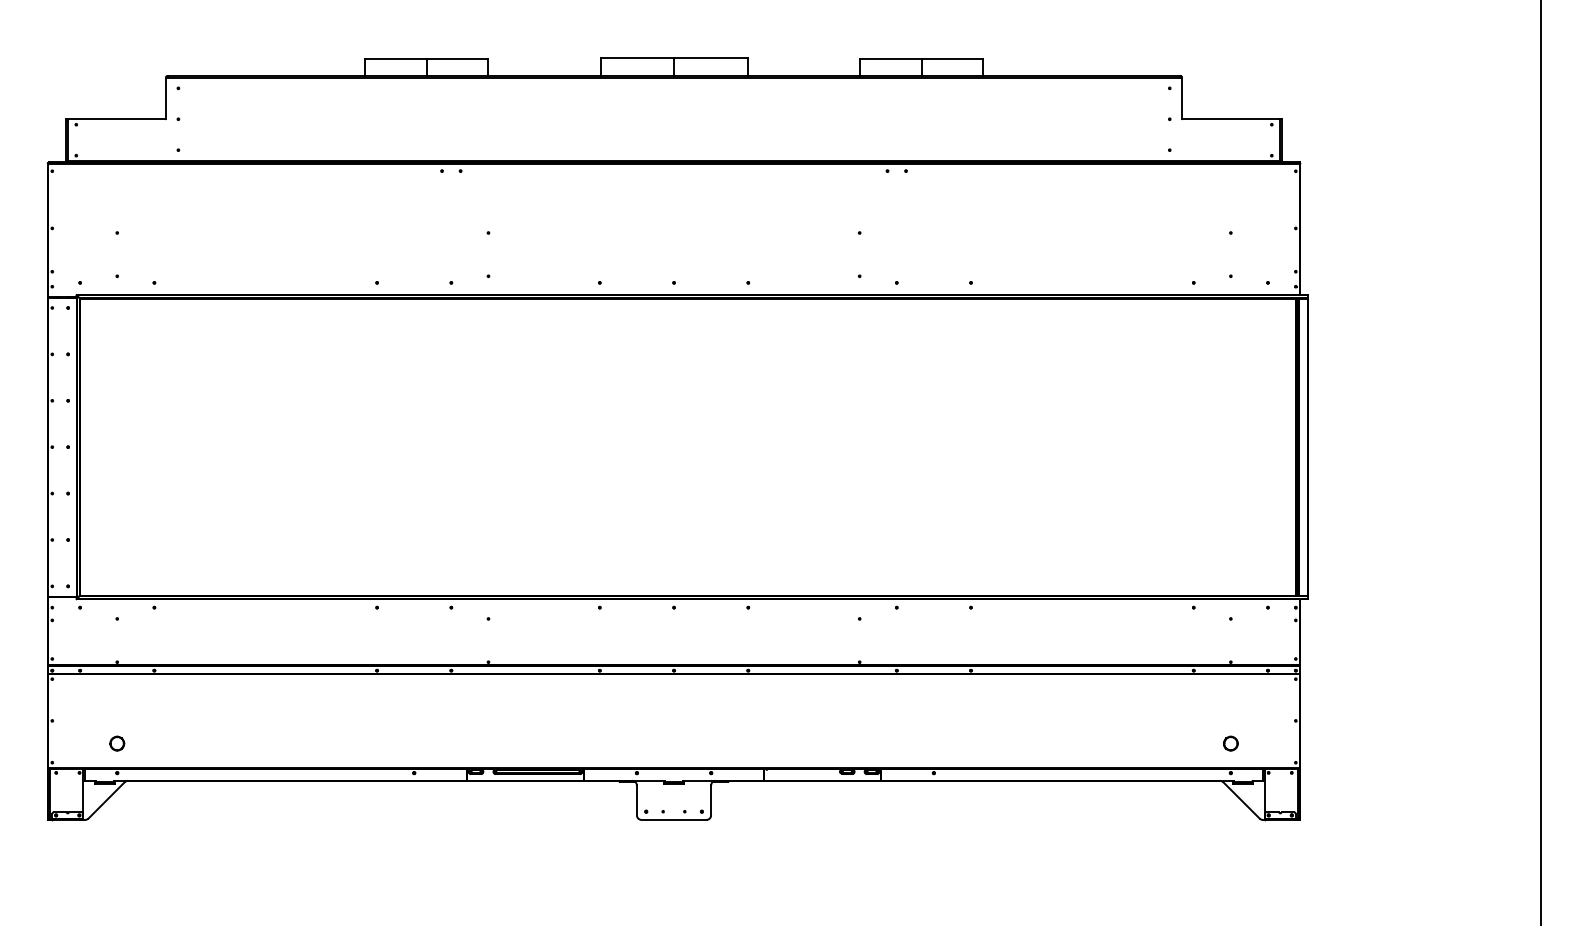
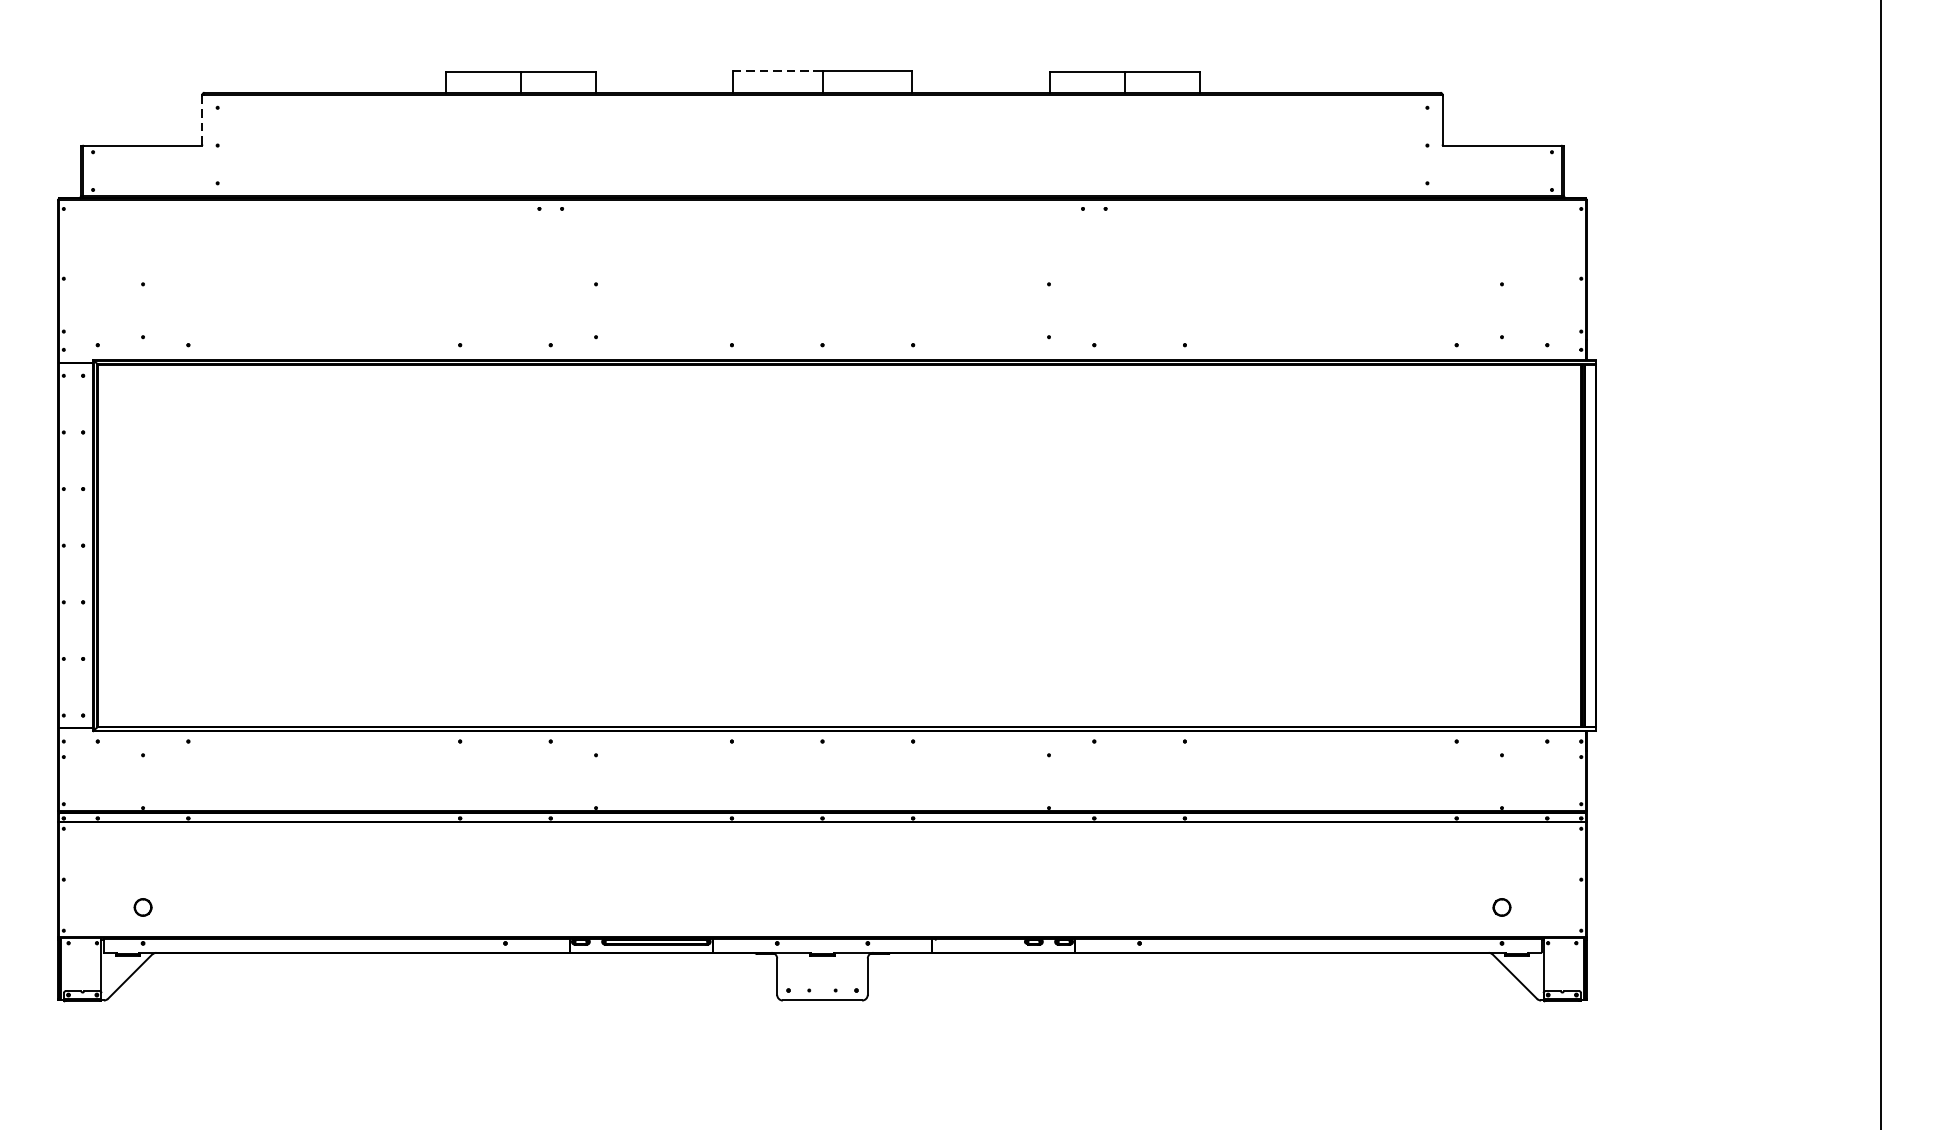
line: (637, 58) -> (777, 71), solid -> dashed
line: (165, 97) -> (201, 118), solid -> dashed

